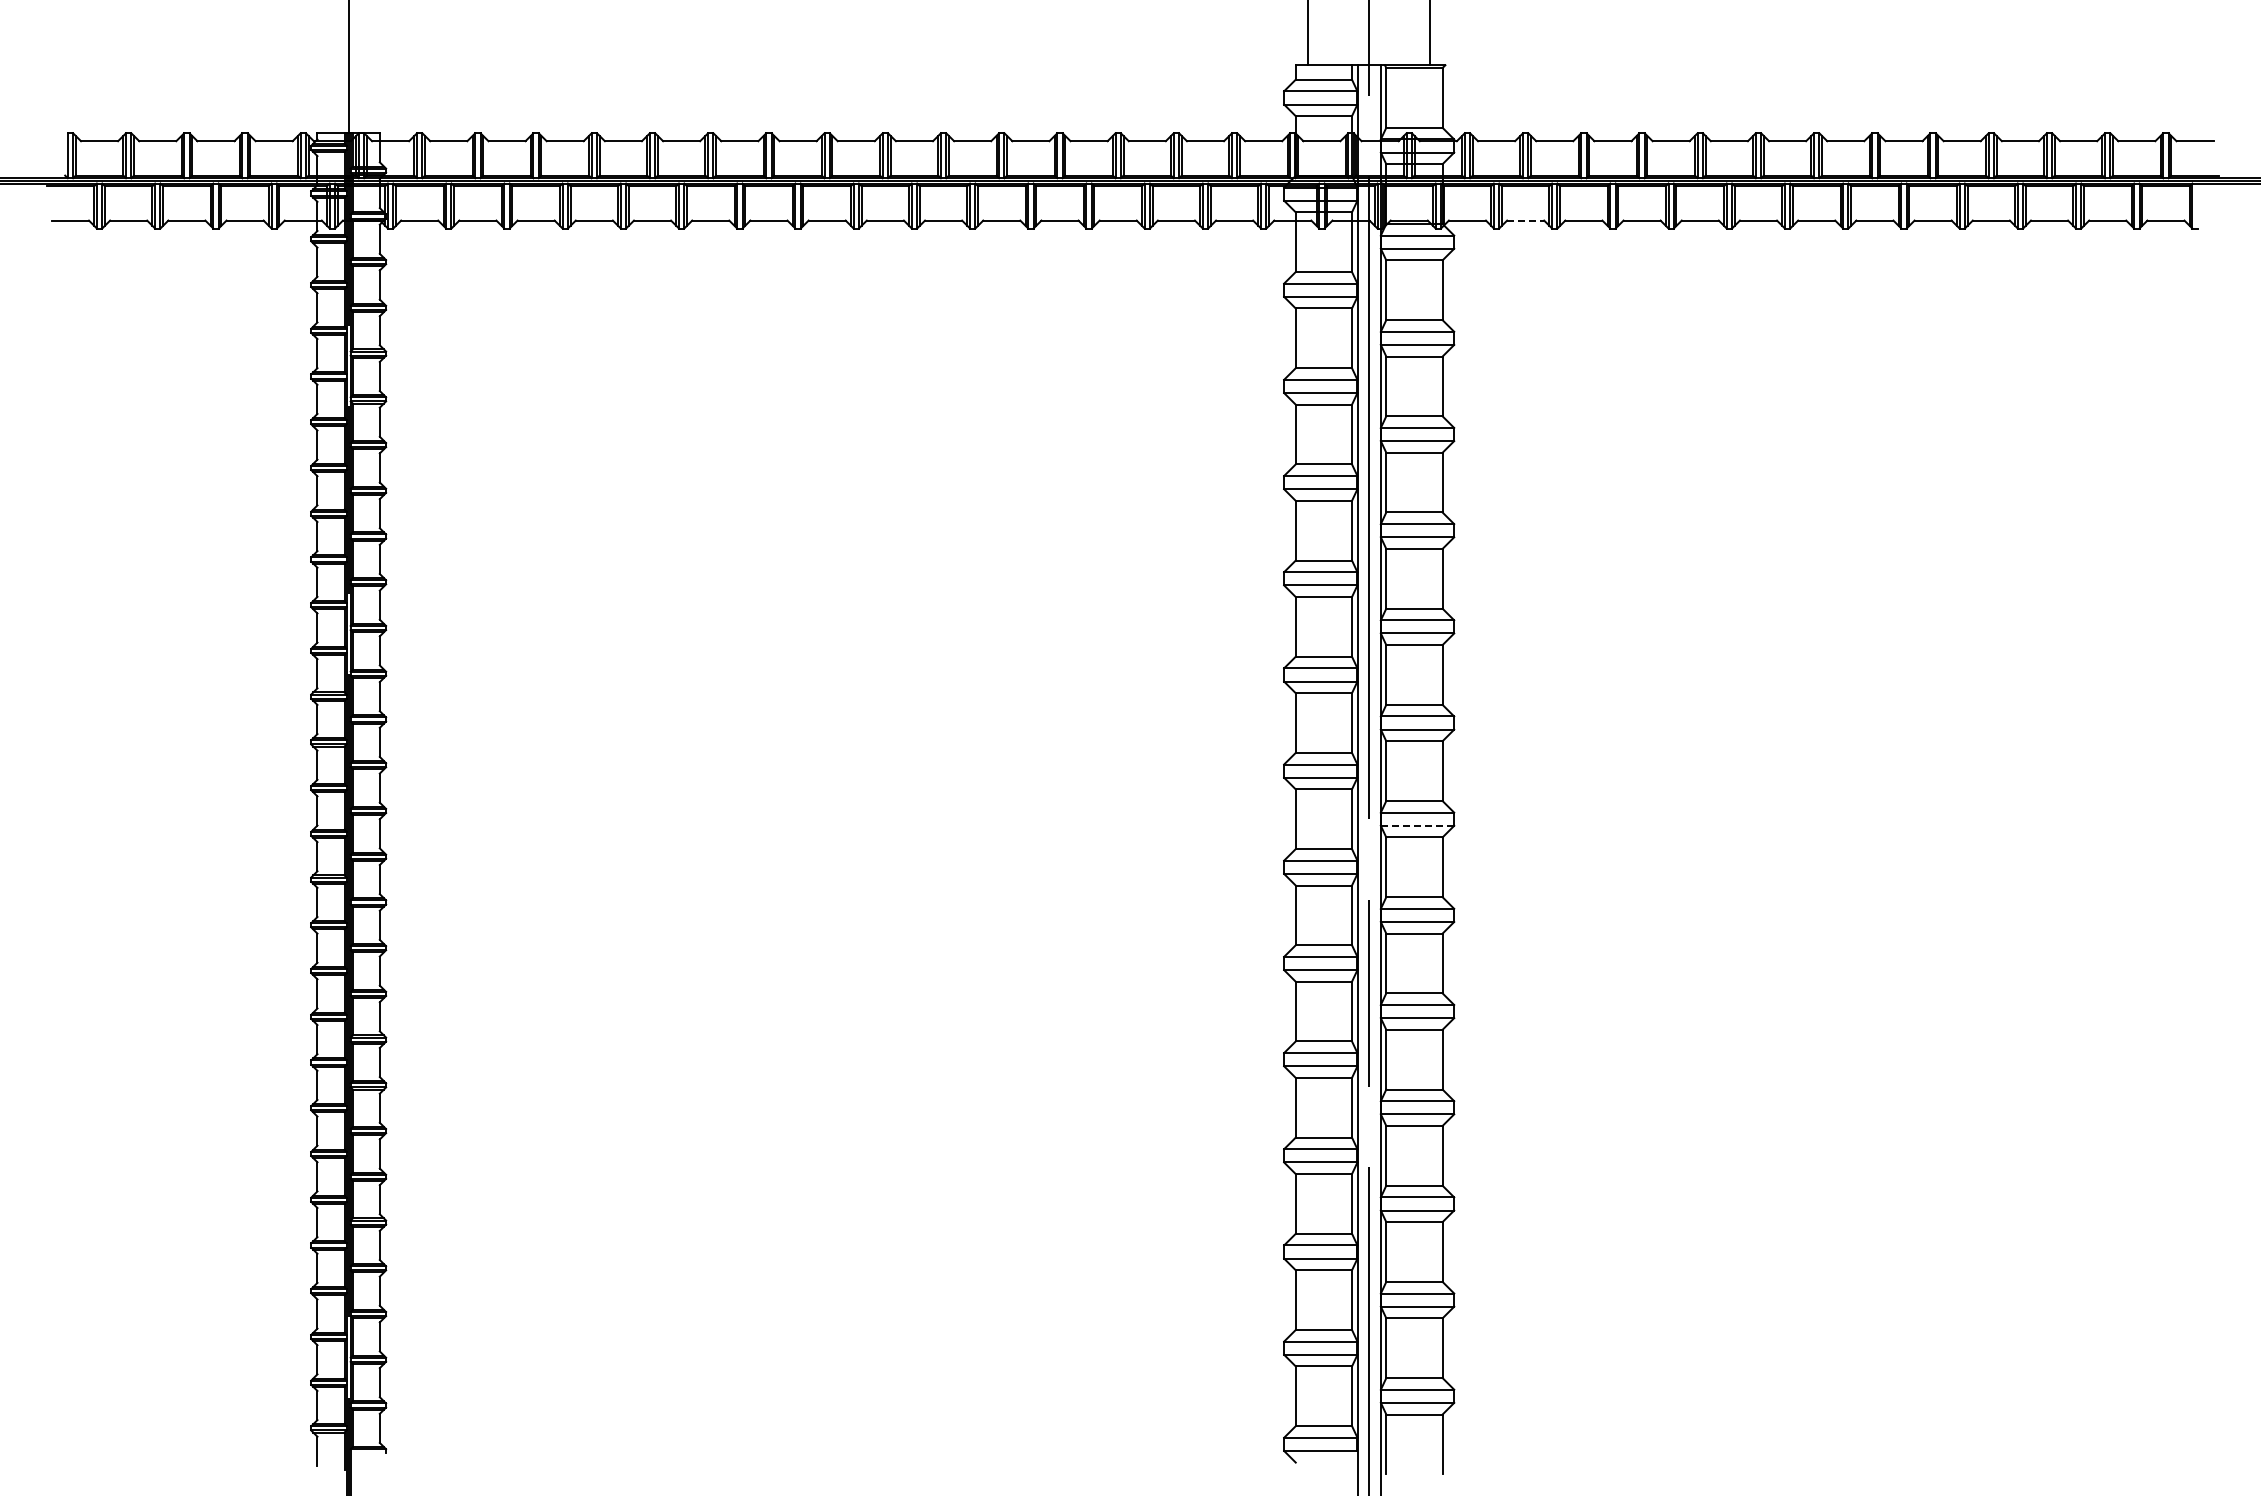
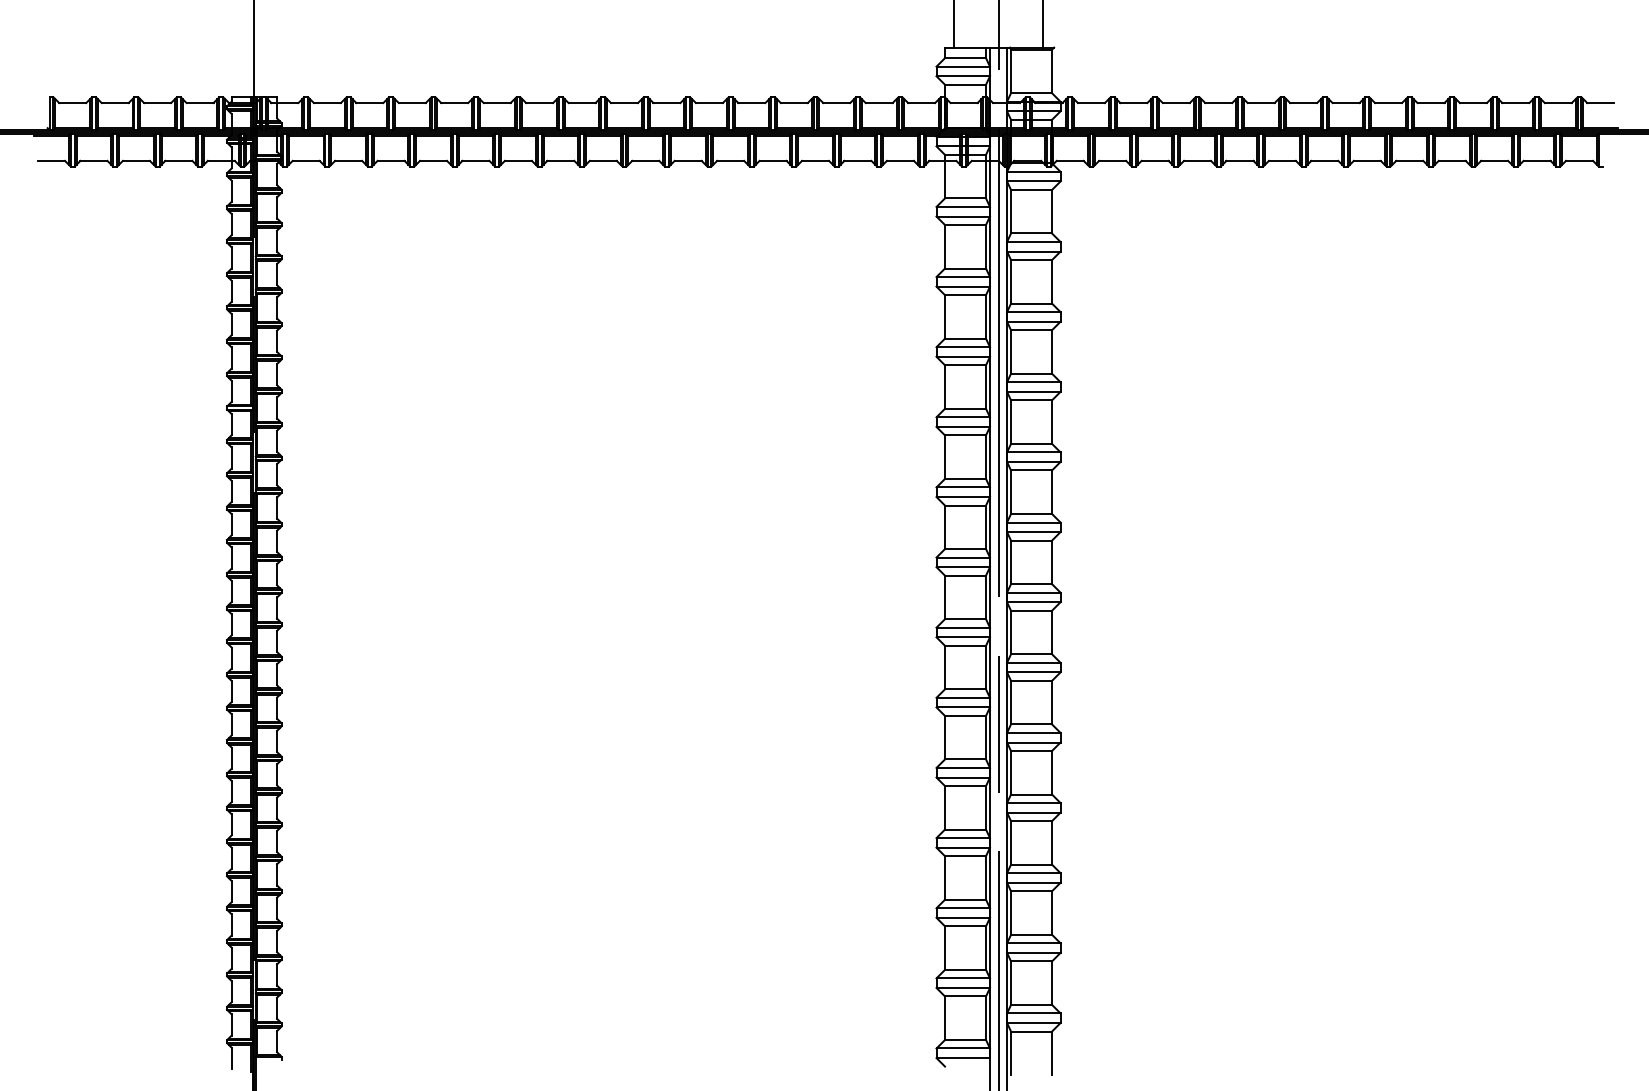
line: (1525, 220) -> (1112, 160), dashed -> solid
line: (1417, 825) -> (1033, 602), dashed -> solid

